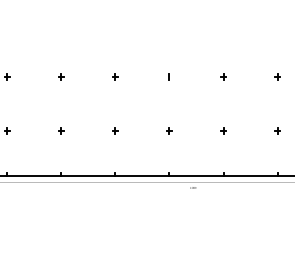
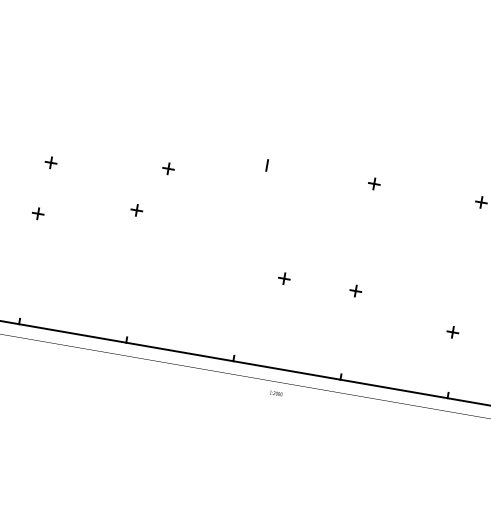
part: (61, 76) -> (51, 162), moved
part: (115, 76) -> (168, 168), moved
part: (61, 130) -> (38, 212), moved
part: (115, 130) -> (137, 209), moved
part: (169, 130) -> (284, 277), moved
part: (277, 130) -> (452, 331), moved

